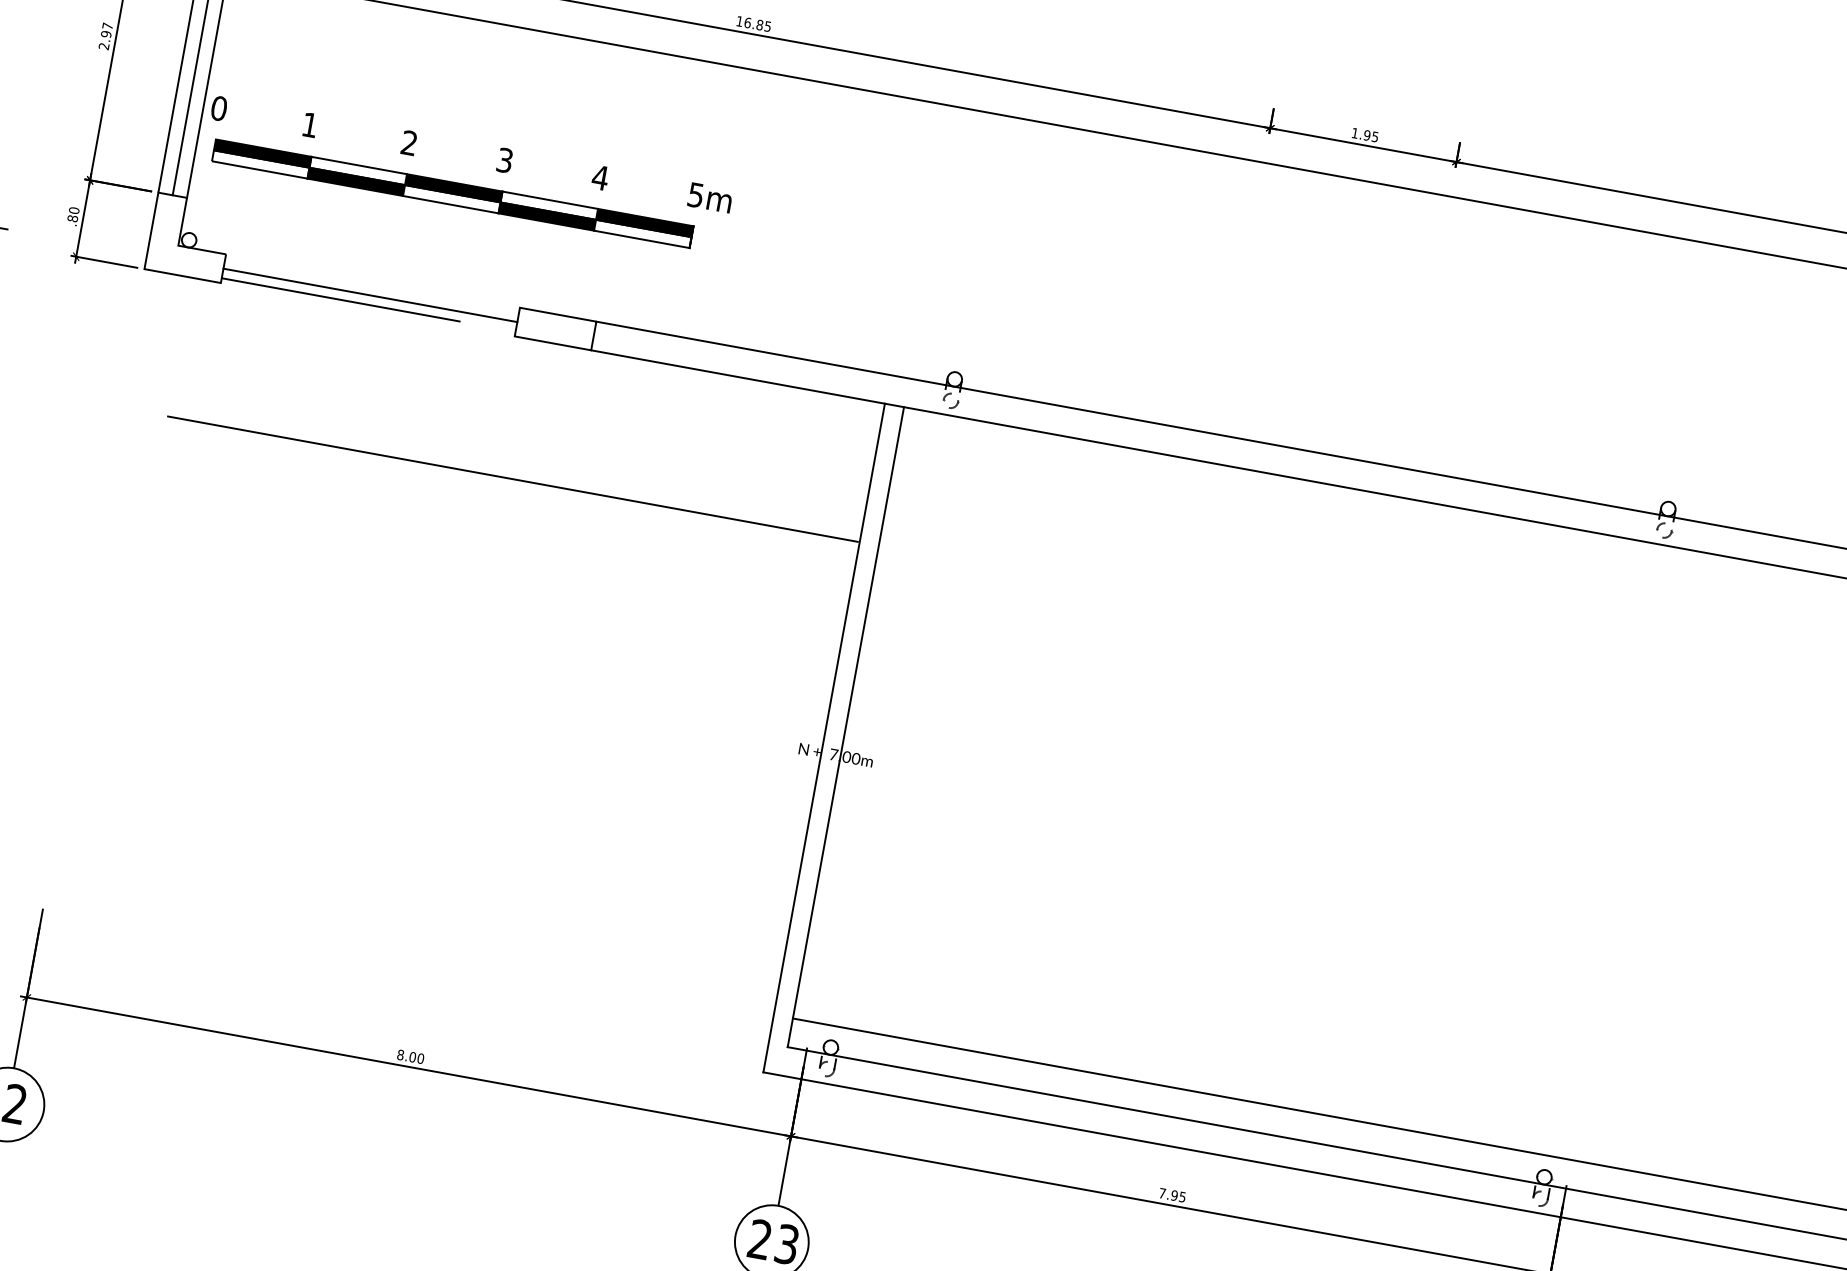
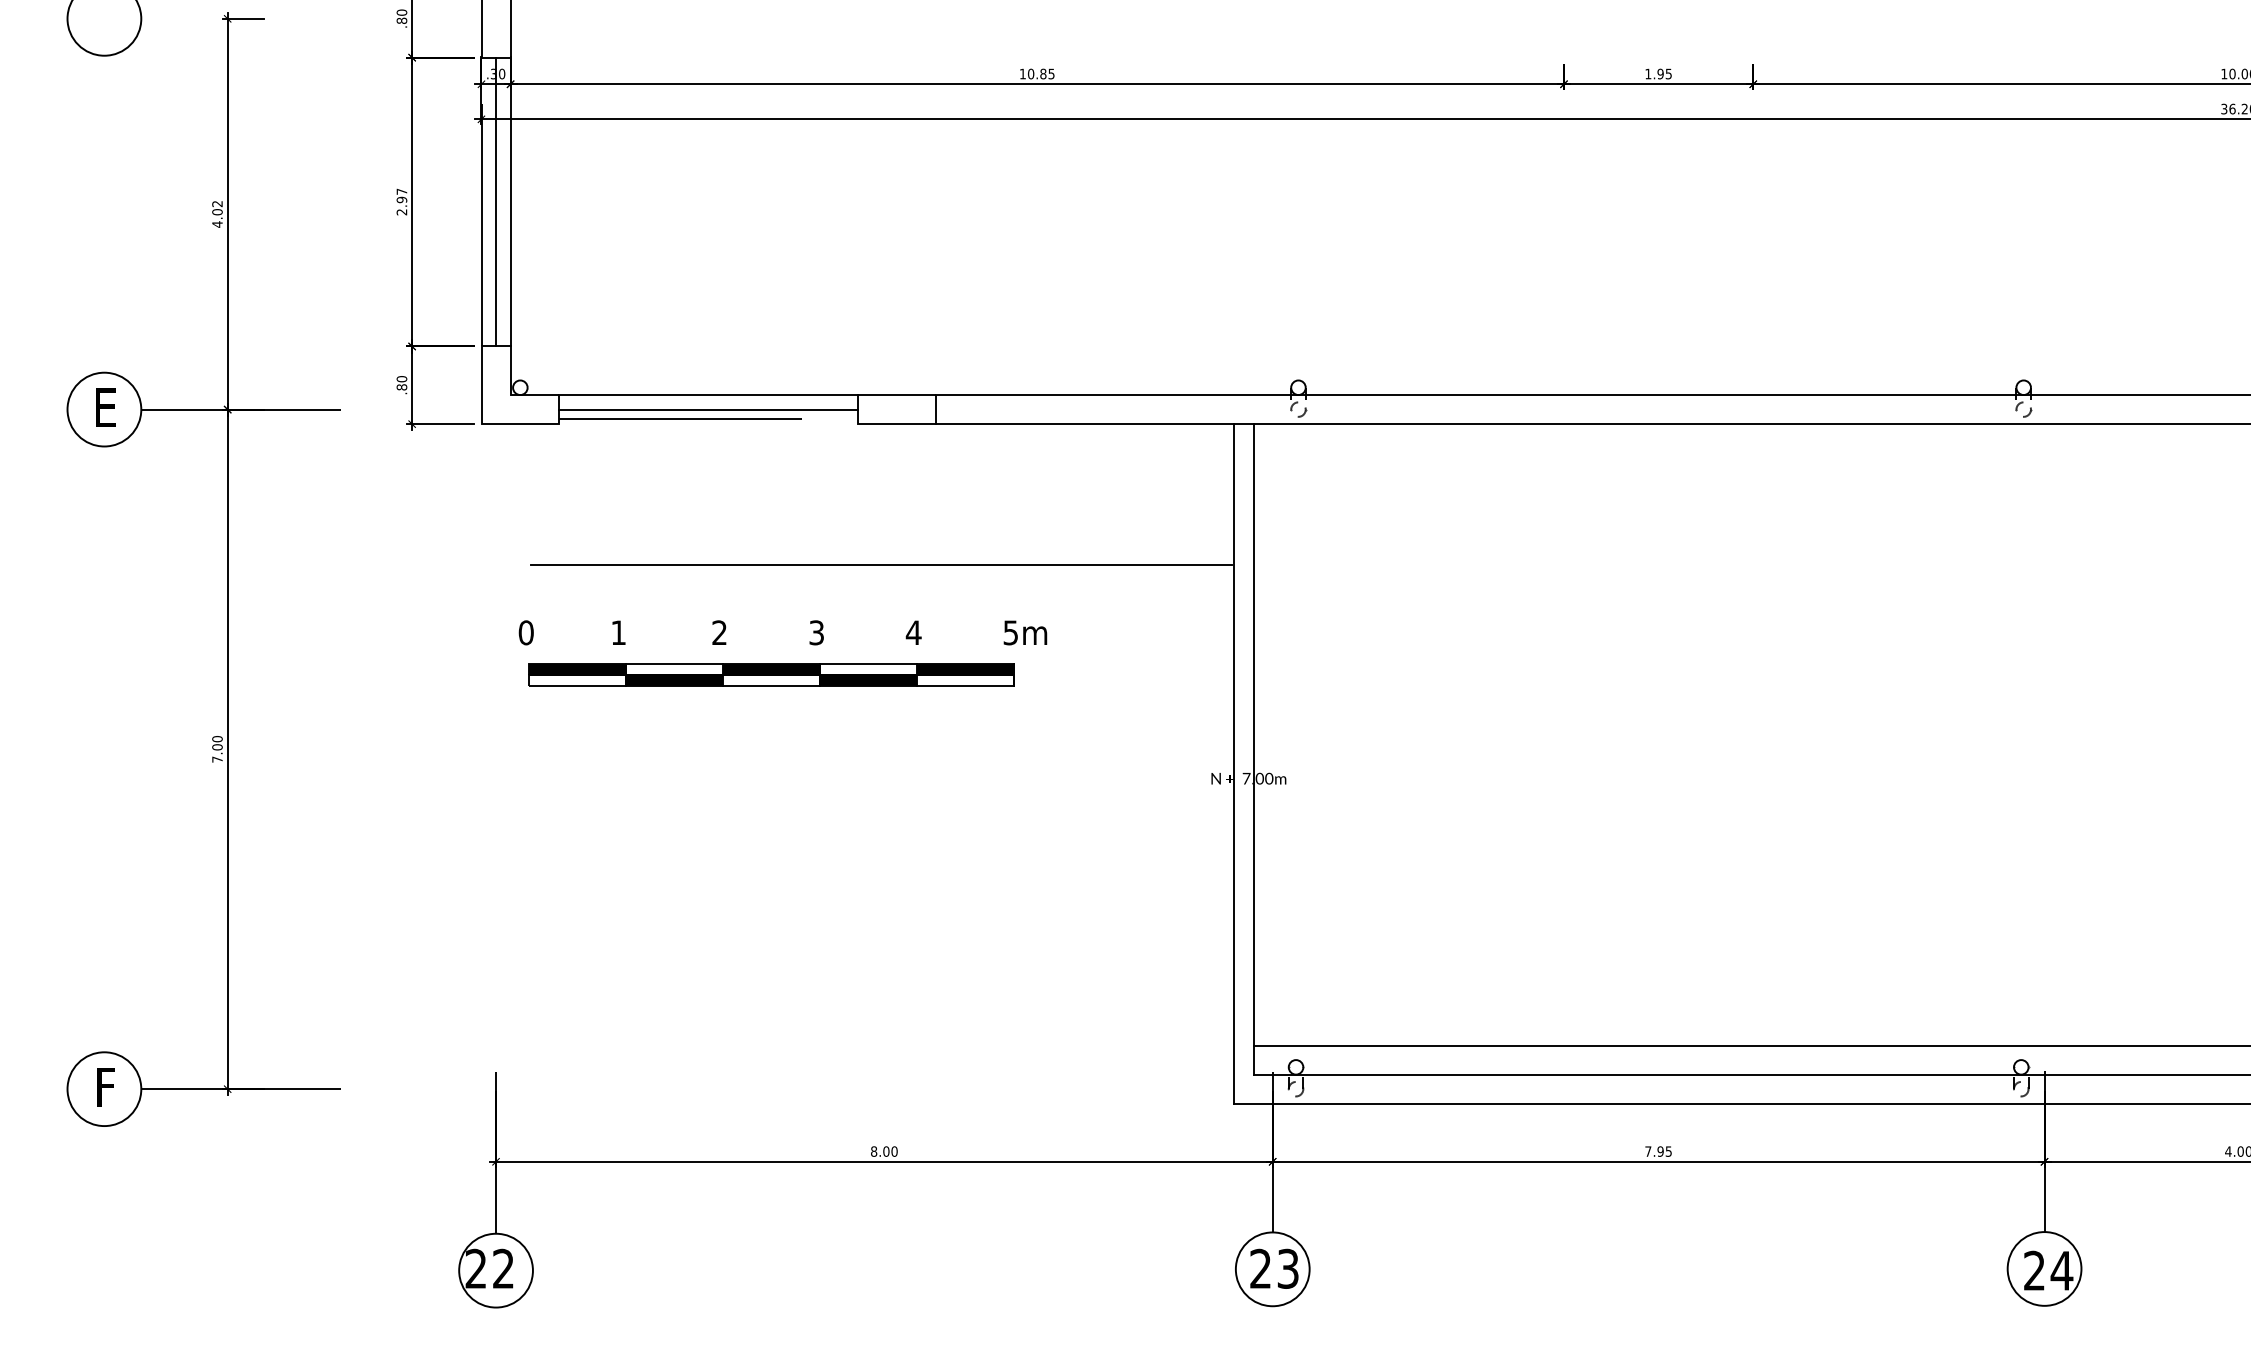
text: (748, 22) -> (1031, 73), 16.85 -> 10.85
part: (465, 184) -> (782, 663), moved
line: (372, 281) -> (708, 395), added

